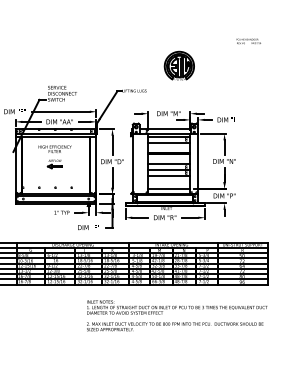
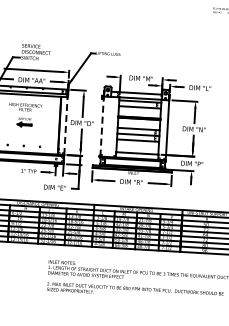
part: (178, 65) -> (153, 30), removed
line: (96, 163) -> (66, 124), solid -> dashed
line: (132, 163) -> (102, 126), solid -> dashed

